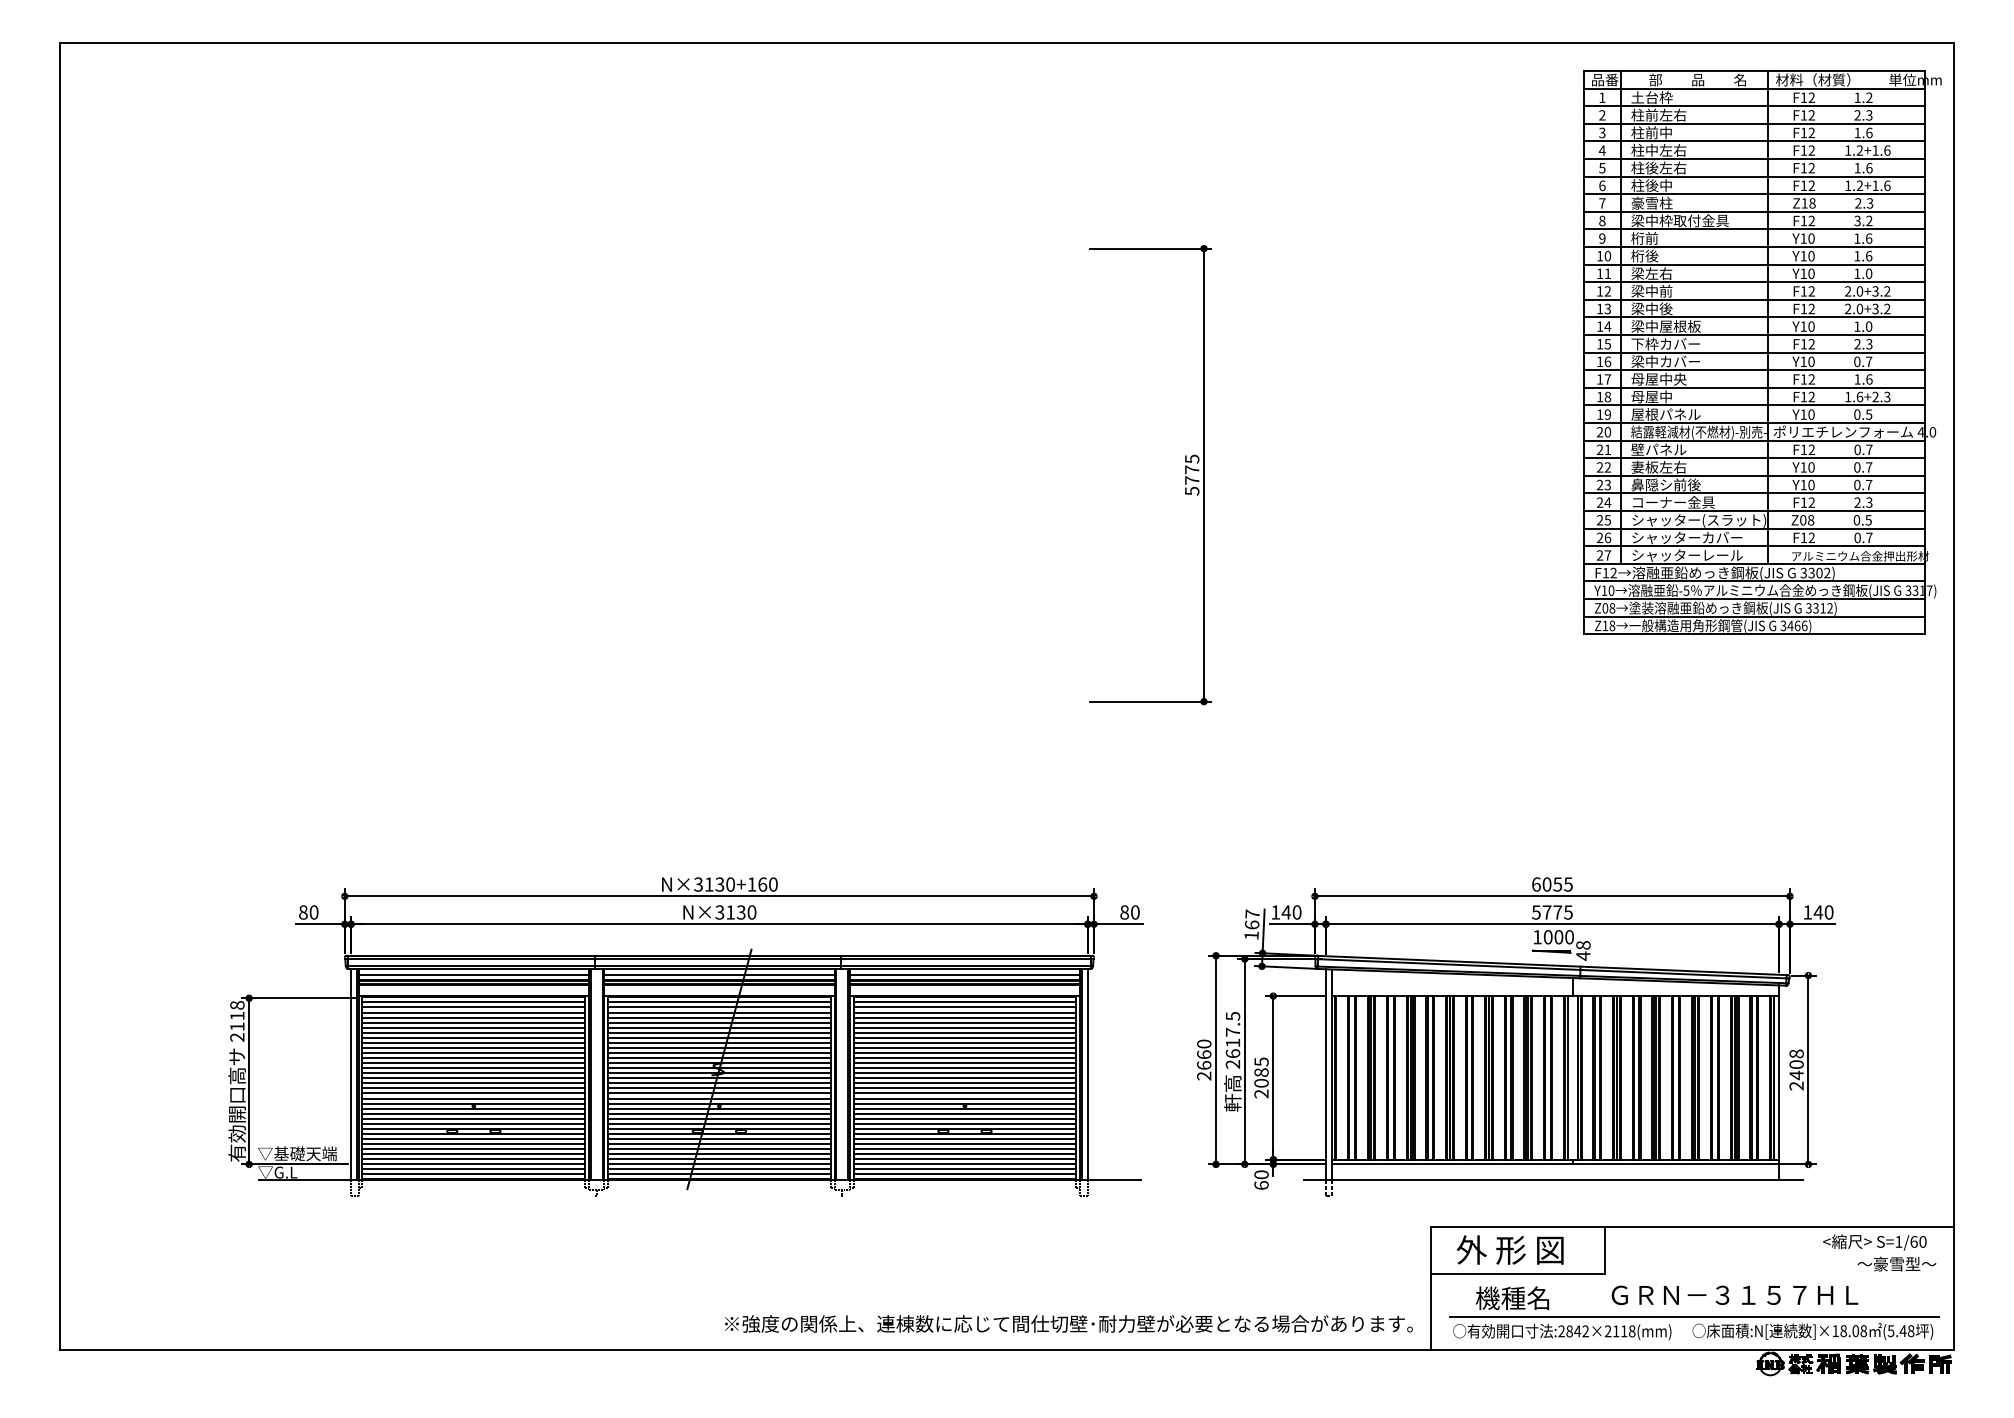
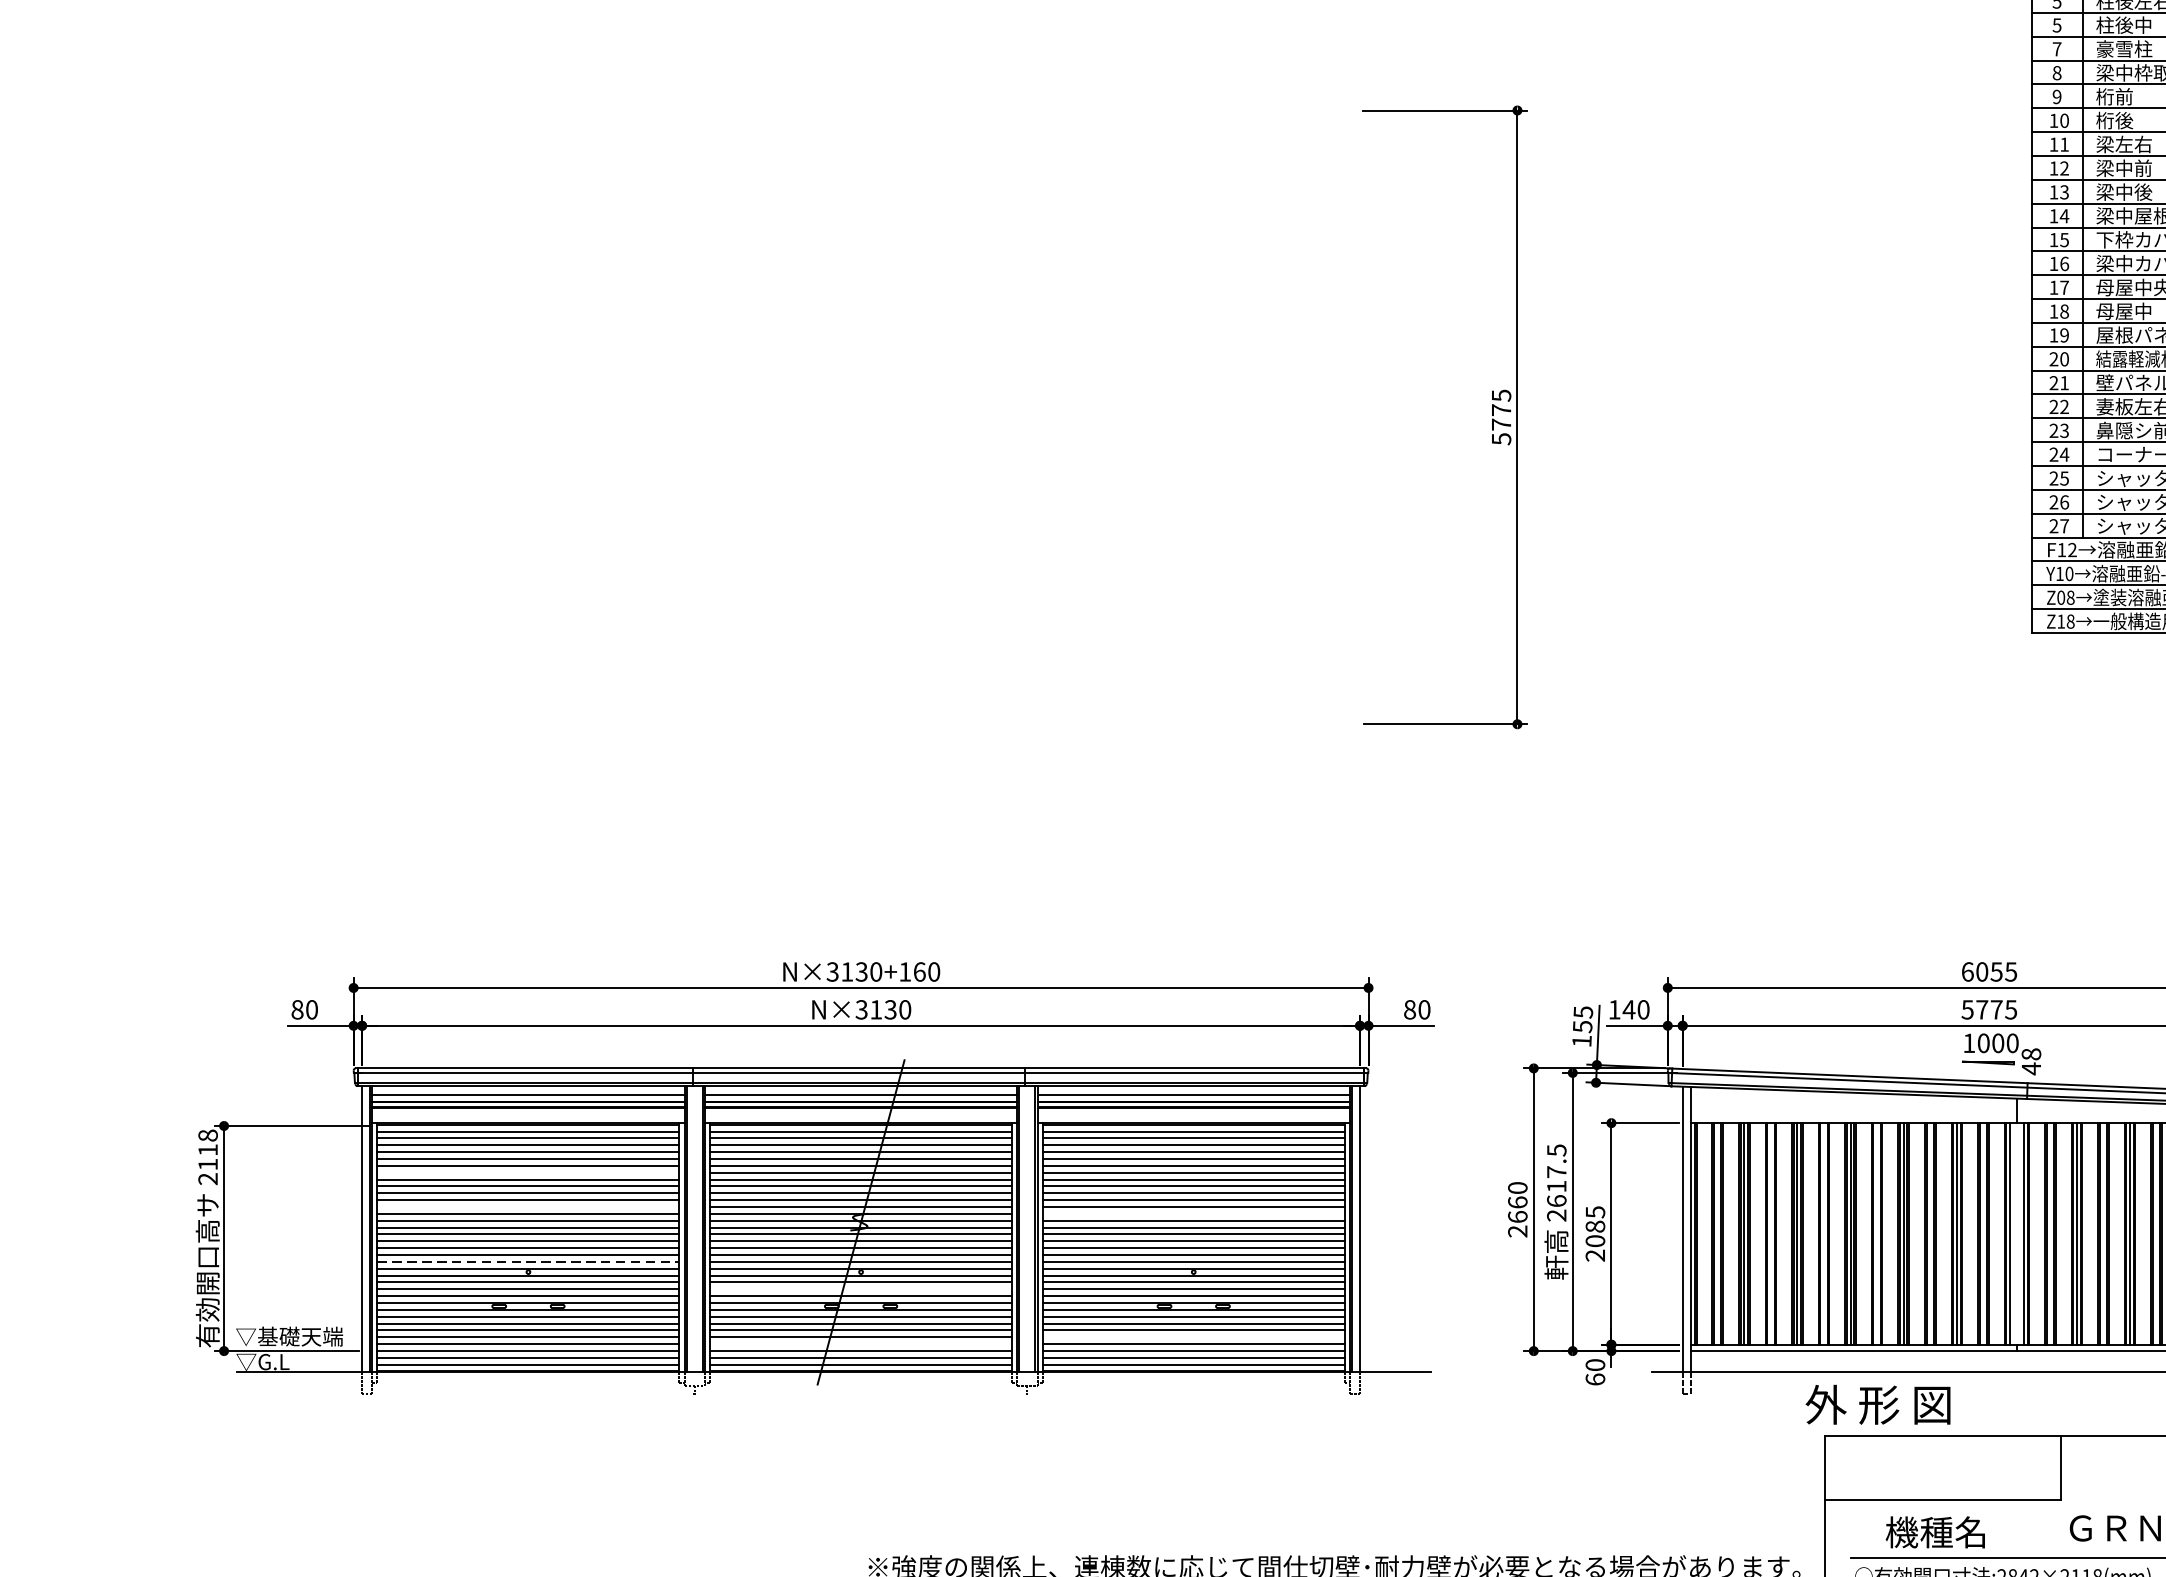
text: (1602, 185) -> (2057, 25), 6 -> 5
text: (1252, 919) -> (1583, 1019), 167 -> 155
line: (473, 1032) -> (527, 1172), removed
line: (473, 1058) -> (527, 1207), removed
line: (964, 1063) -> (1193, 1214), removed
line: (474, 1098) -> (529, 1261), solid -> dashed
line: (718, 1118) -> (859, 1288), removed
line: (964, 1154) -> (1193, 1337), removed
line: (718, 1159) -> (859, 1344), removed
text: (1509, 1249) -> (1877, 1404), moved

